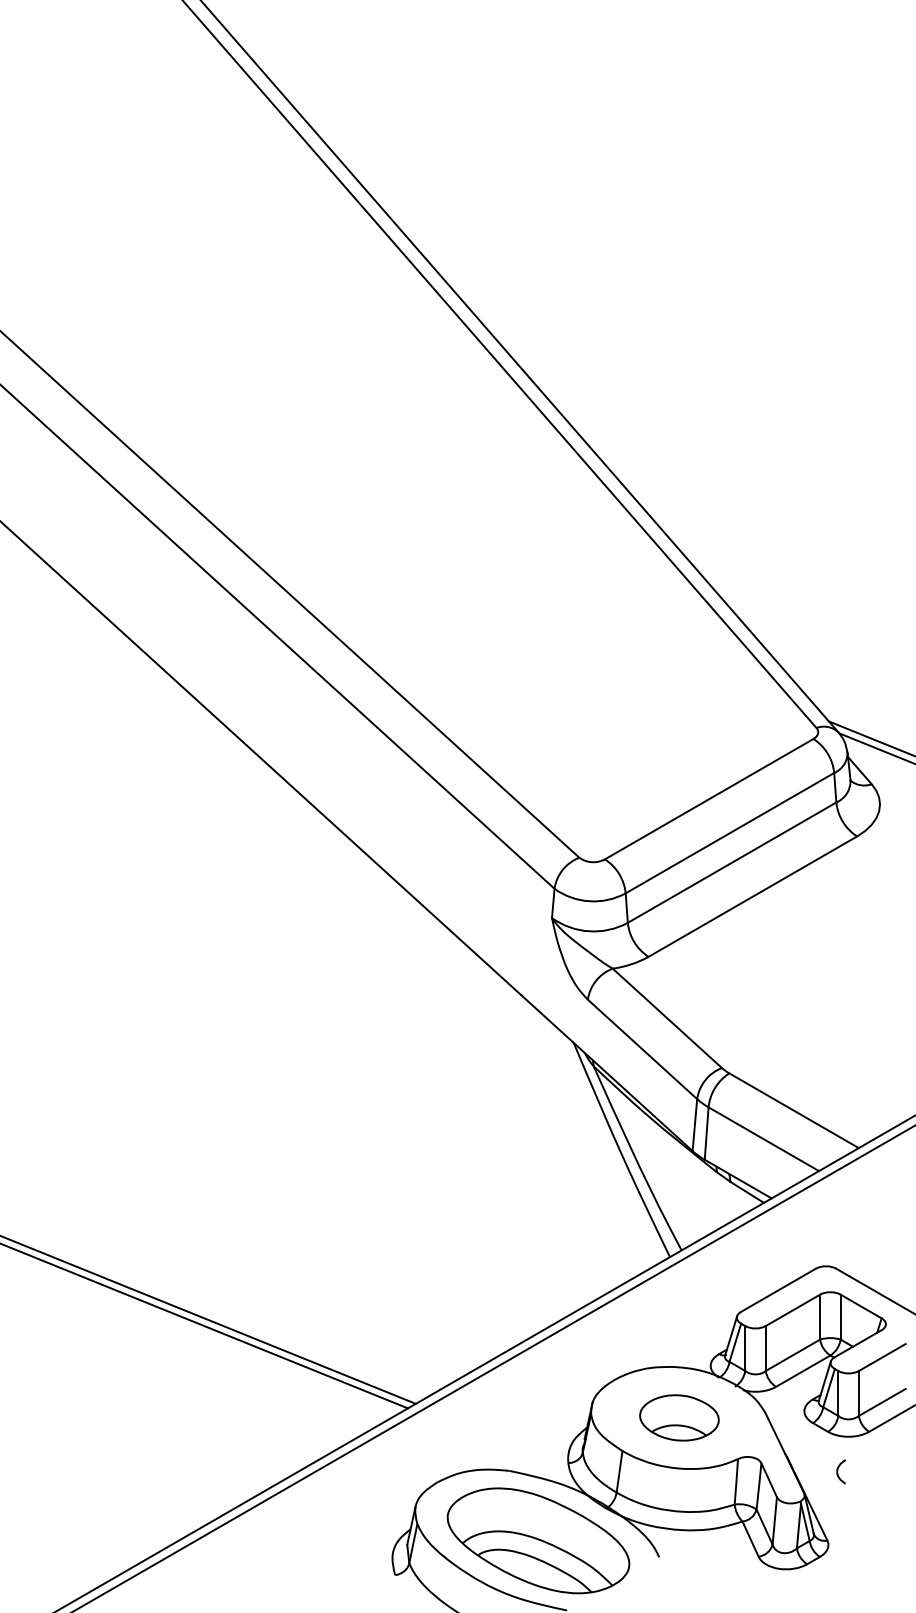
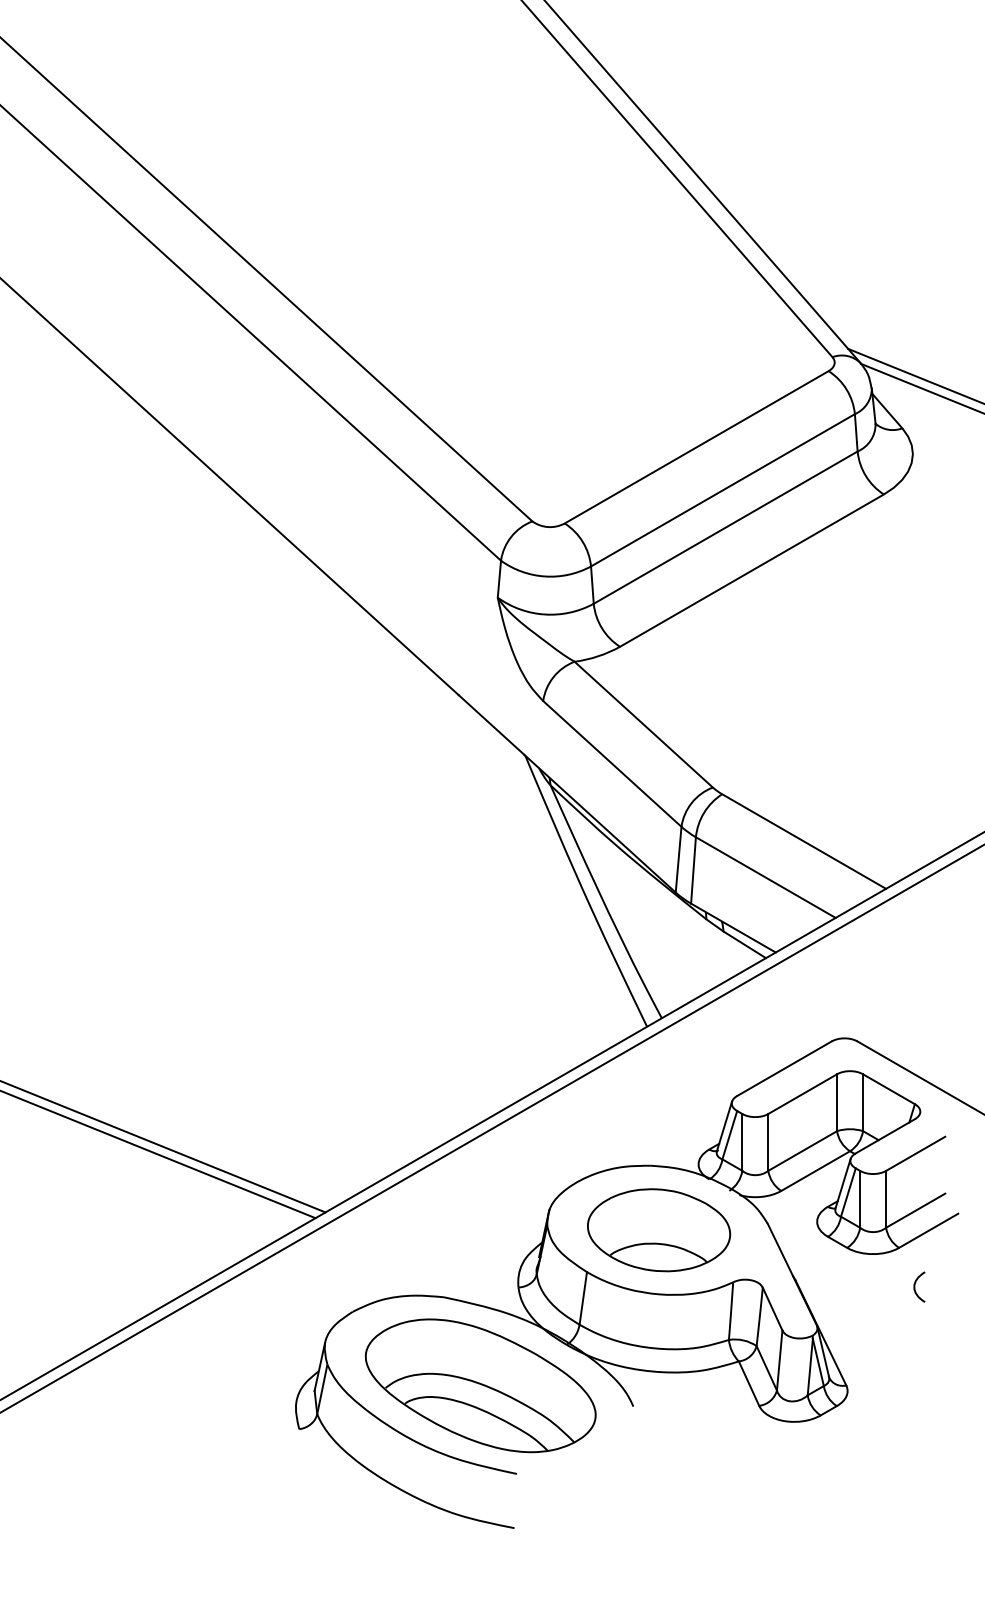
part: (679, 1417) -> (659, 1229), size x1.43
curve: (838, 1471) -> (916, 1286), moved

